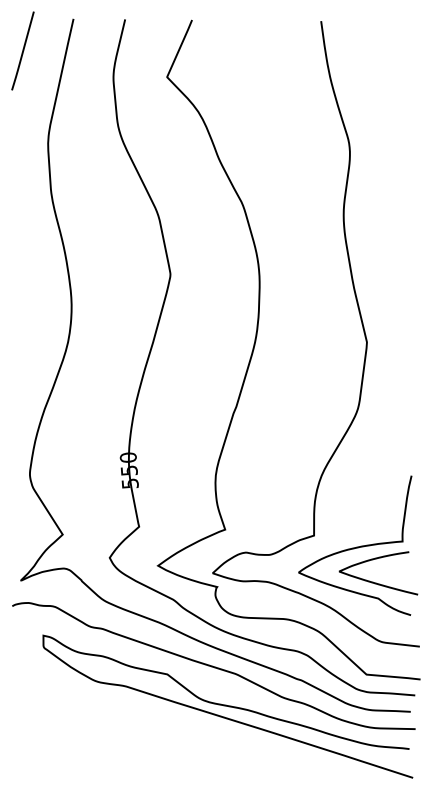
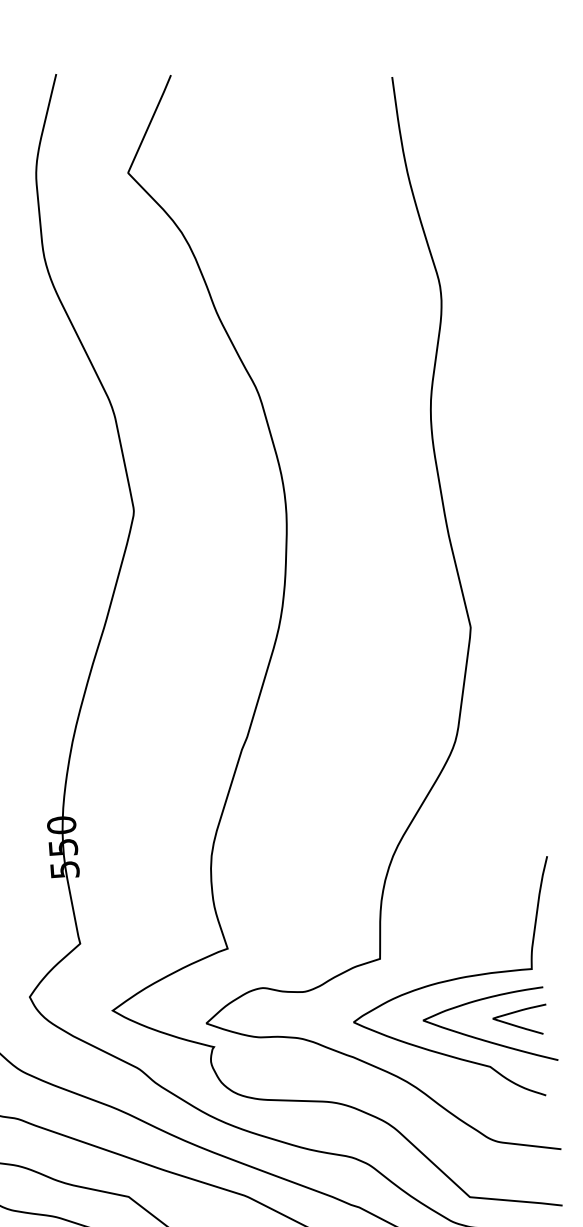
curve: (394, 567) -> (517, 1013), added

